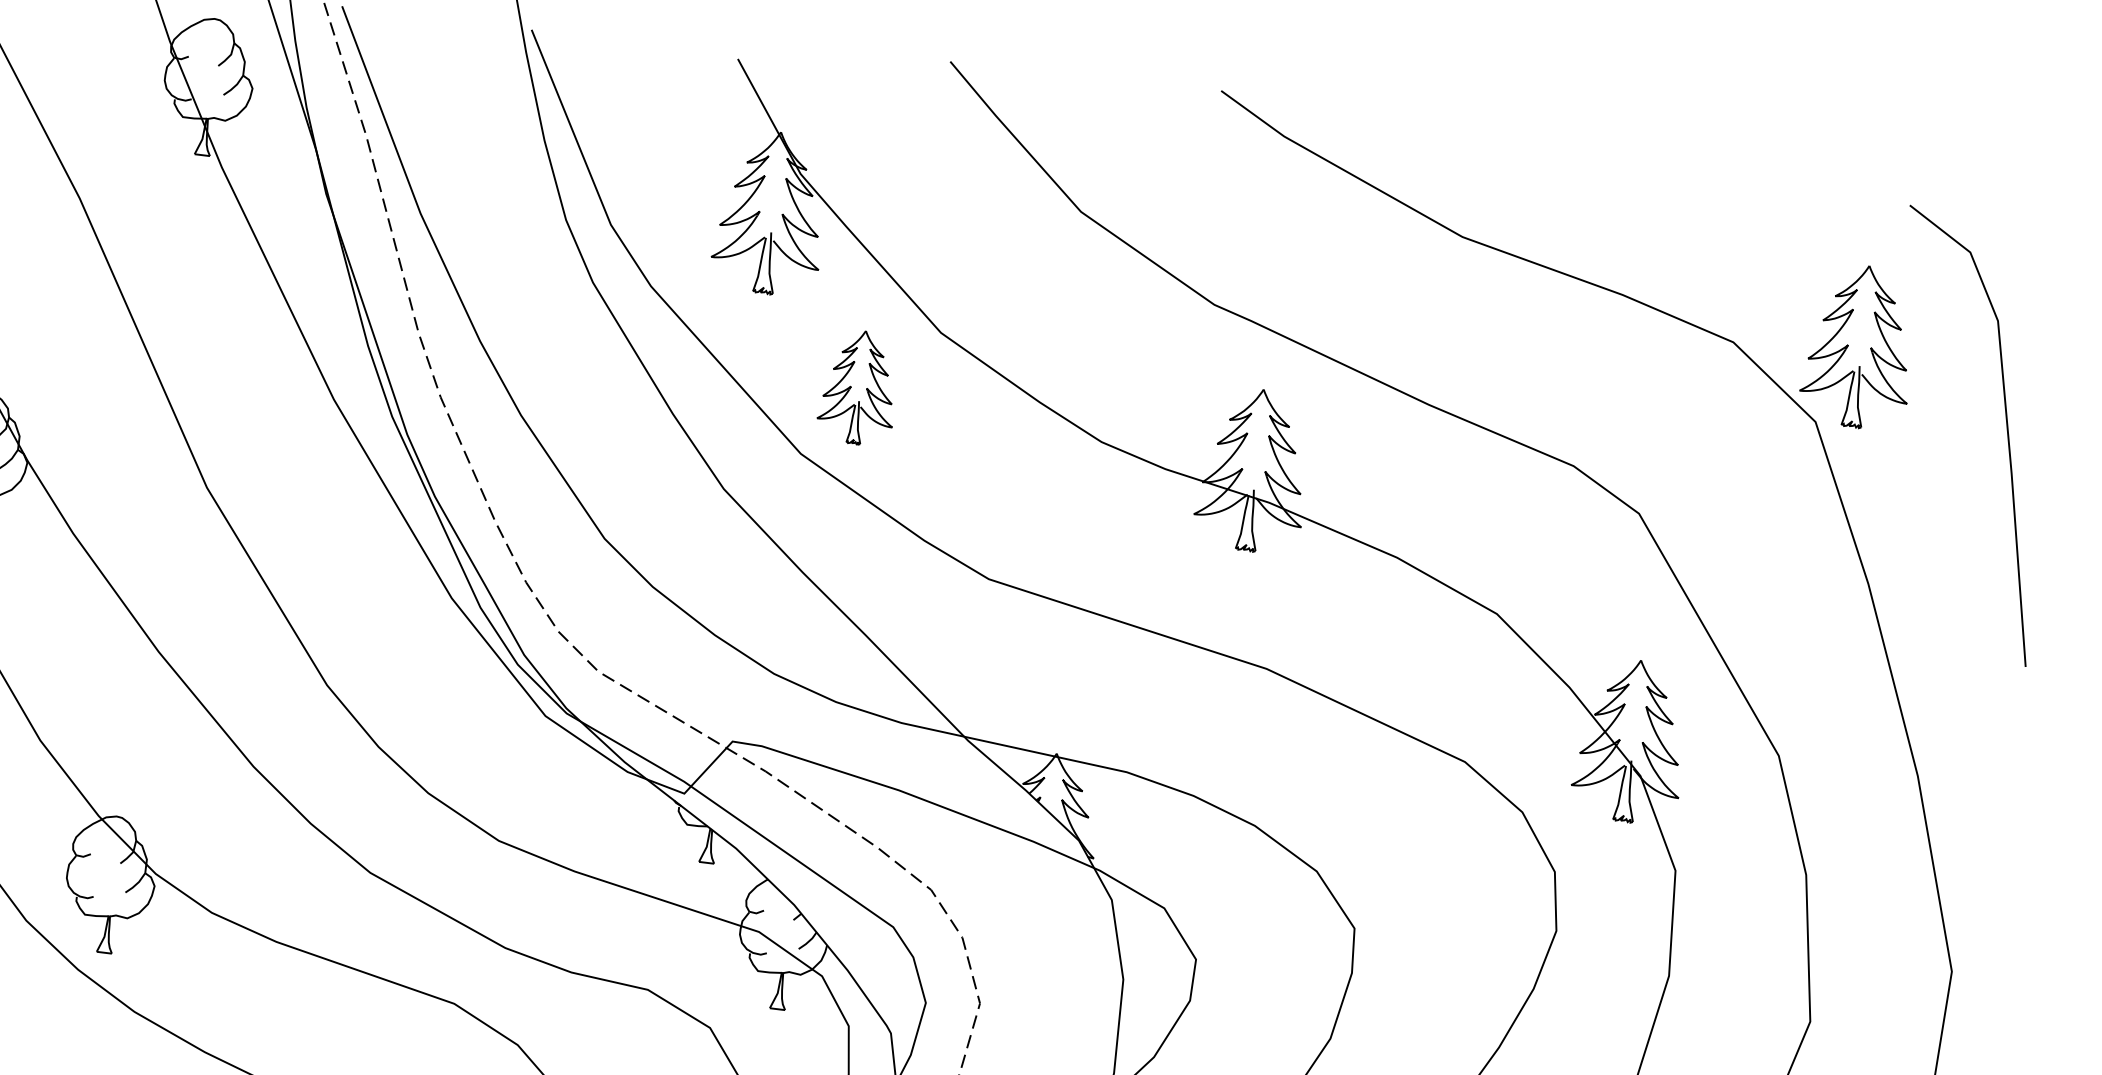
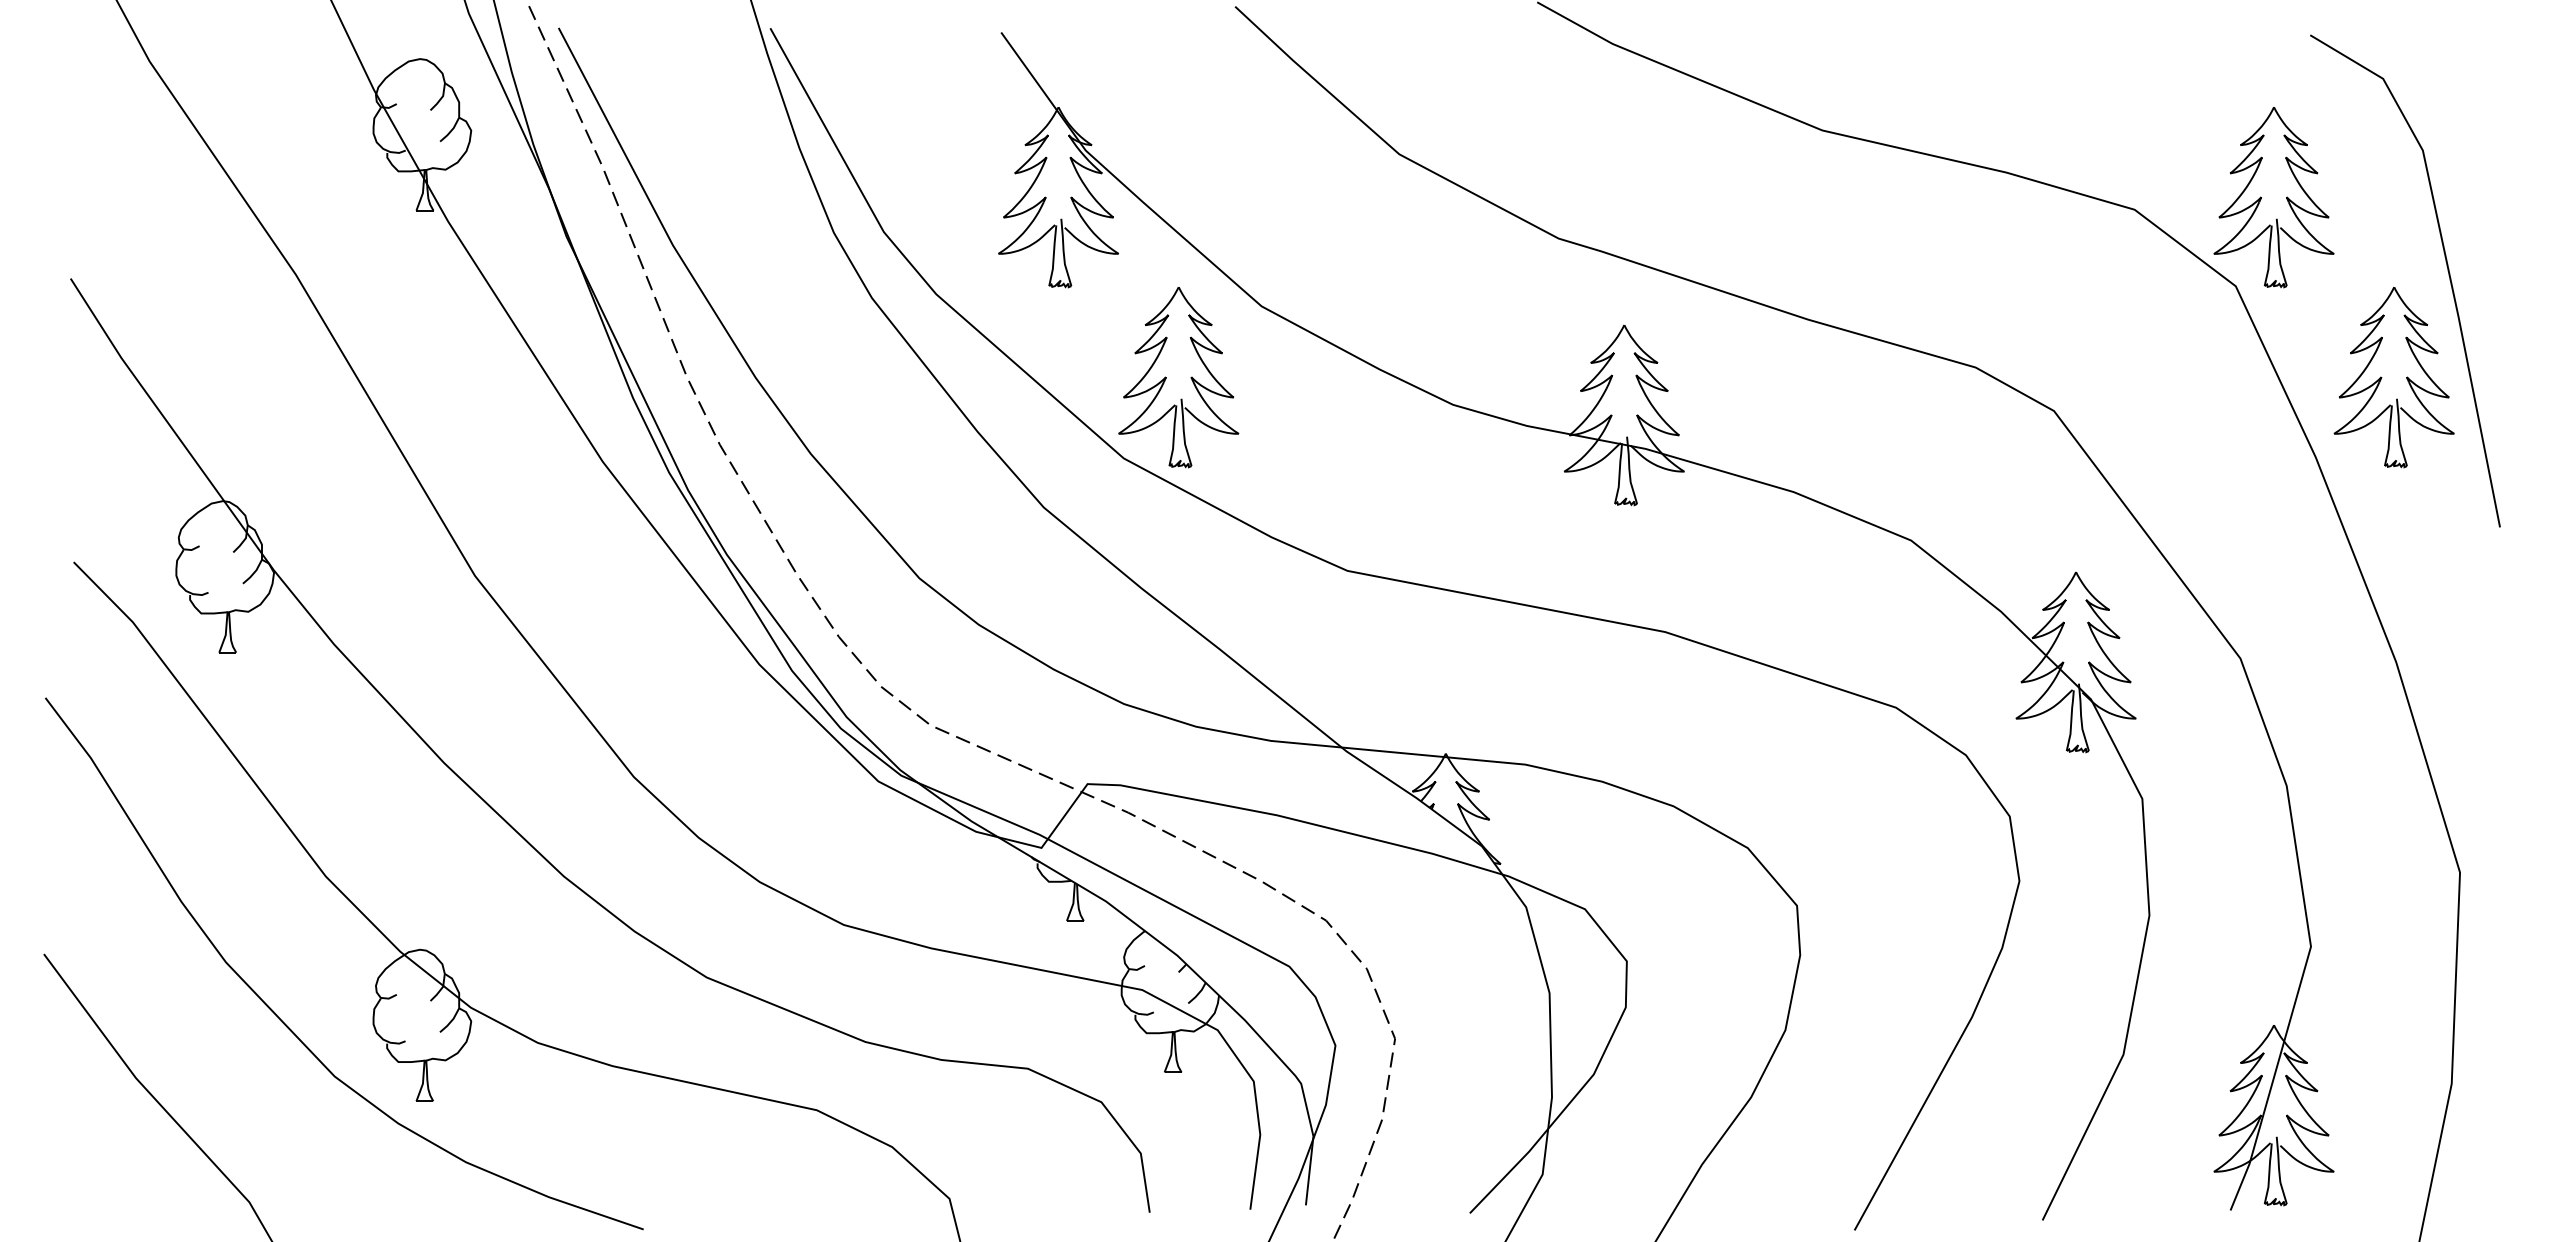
part: (858, 387) -> (1178, 377), size x1.43
part: (1936, 519) -> (2382, 377), added

